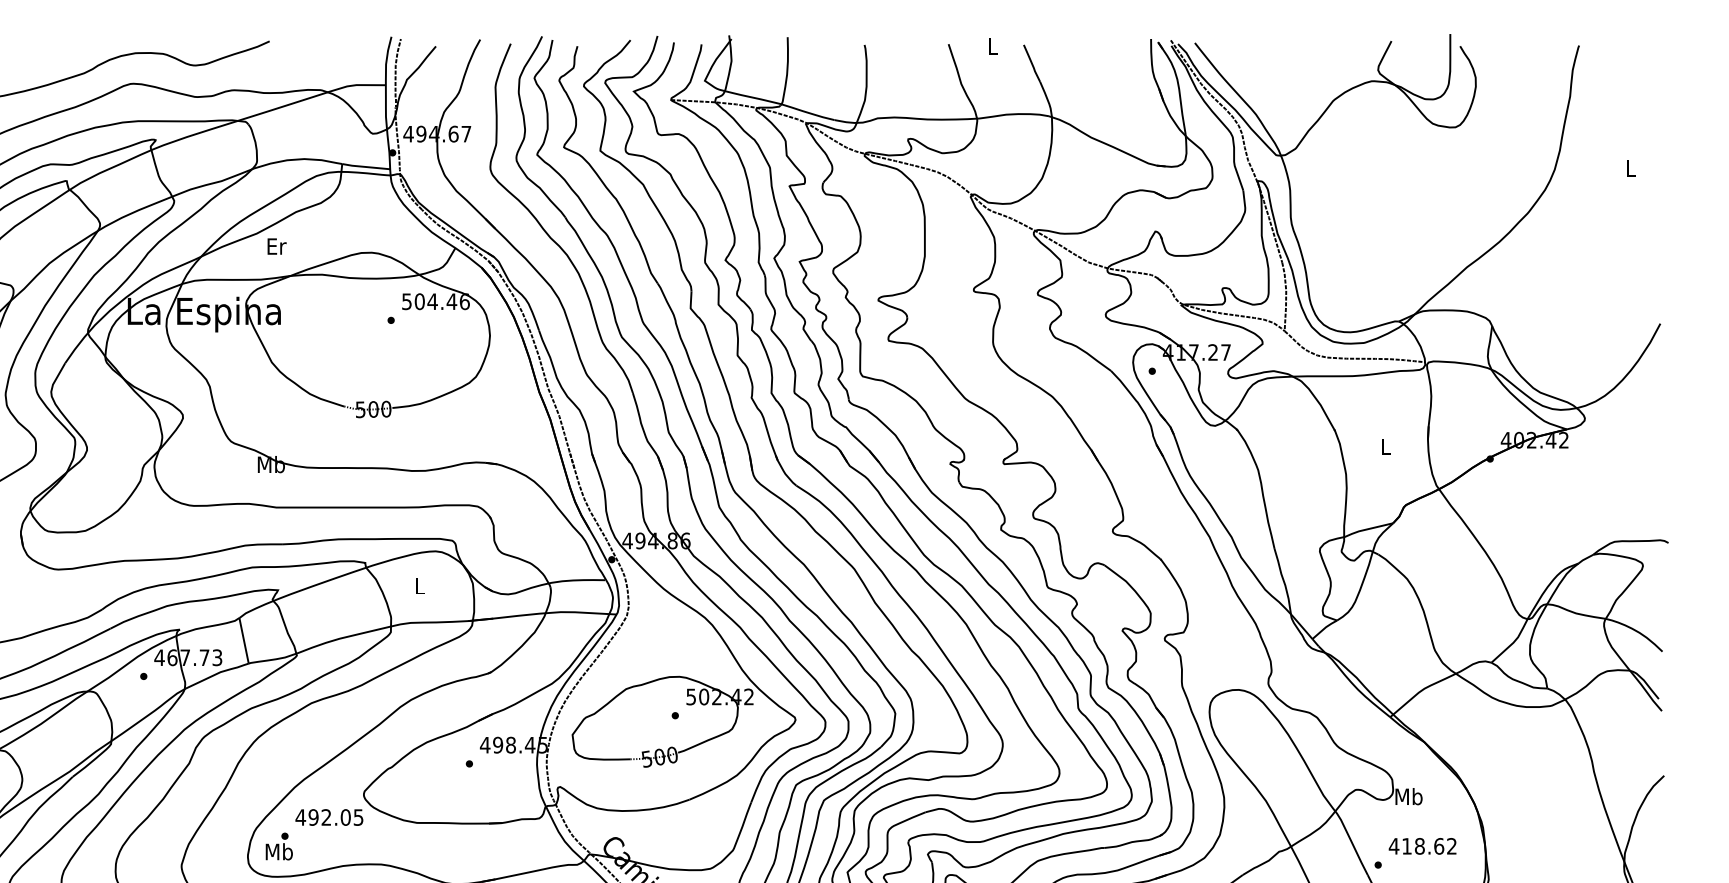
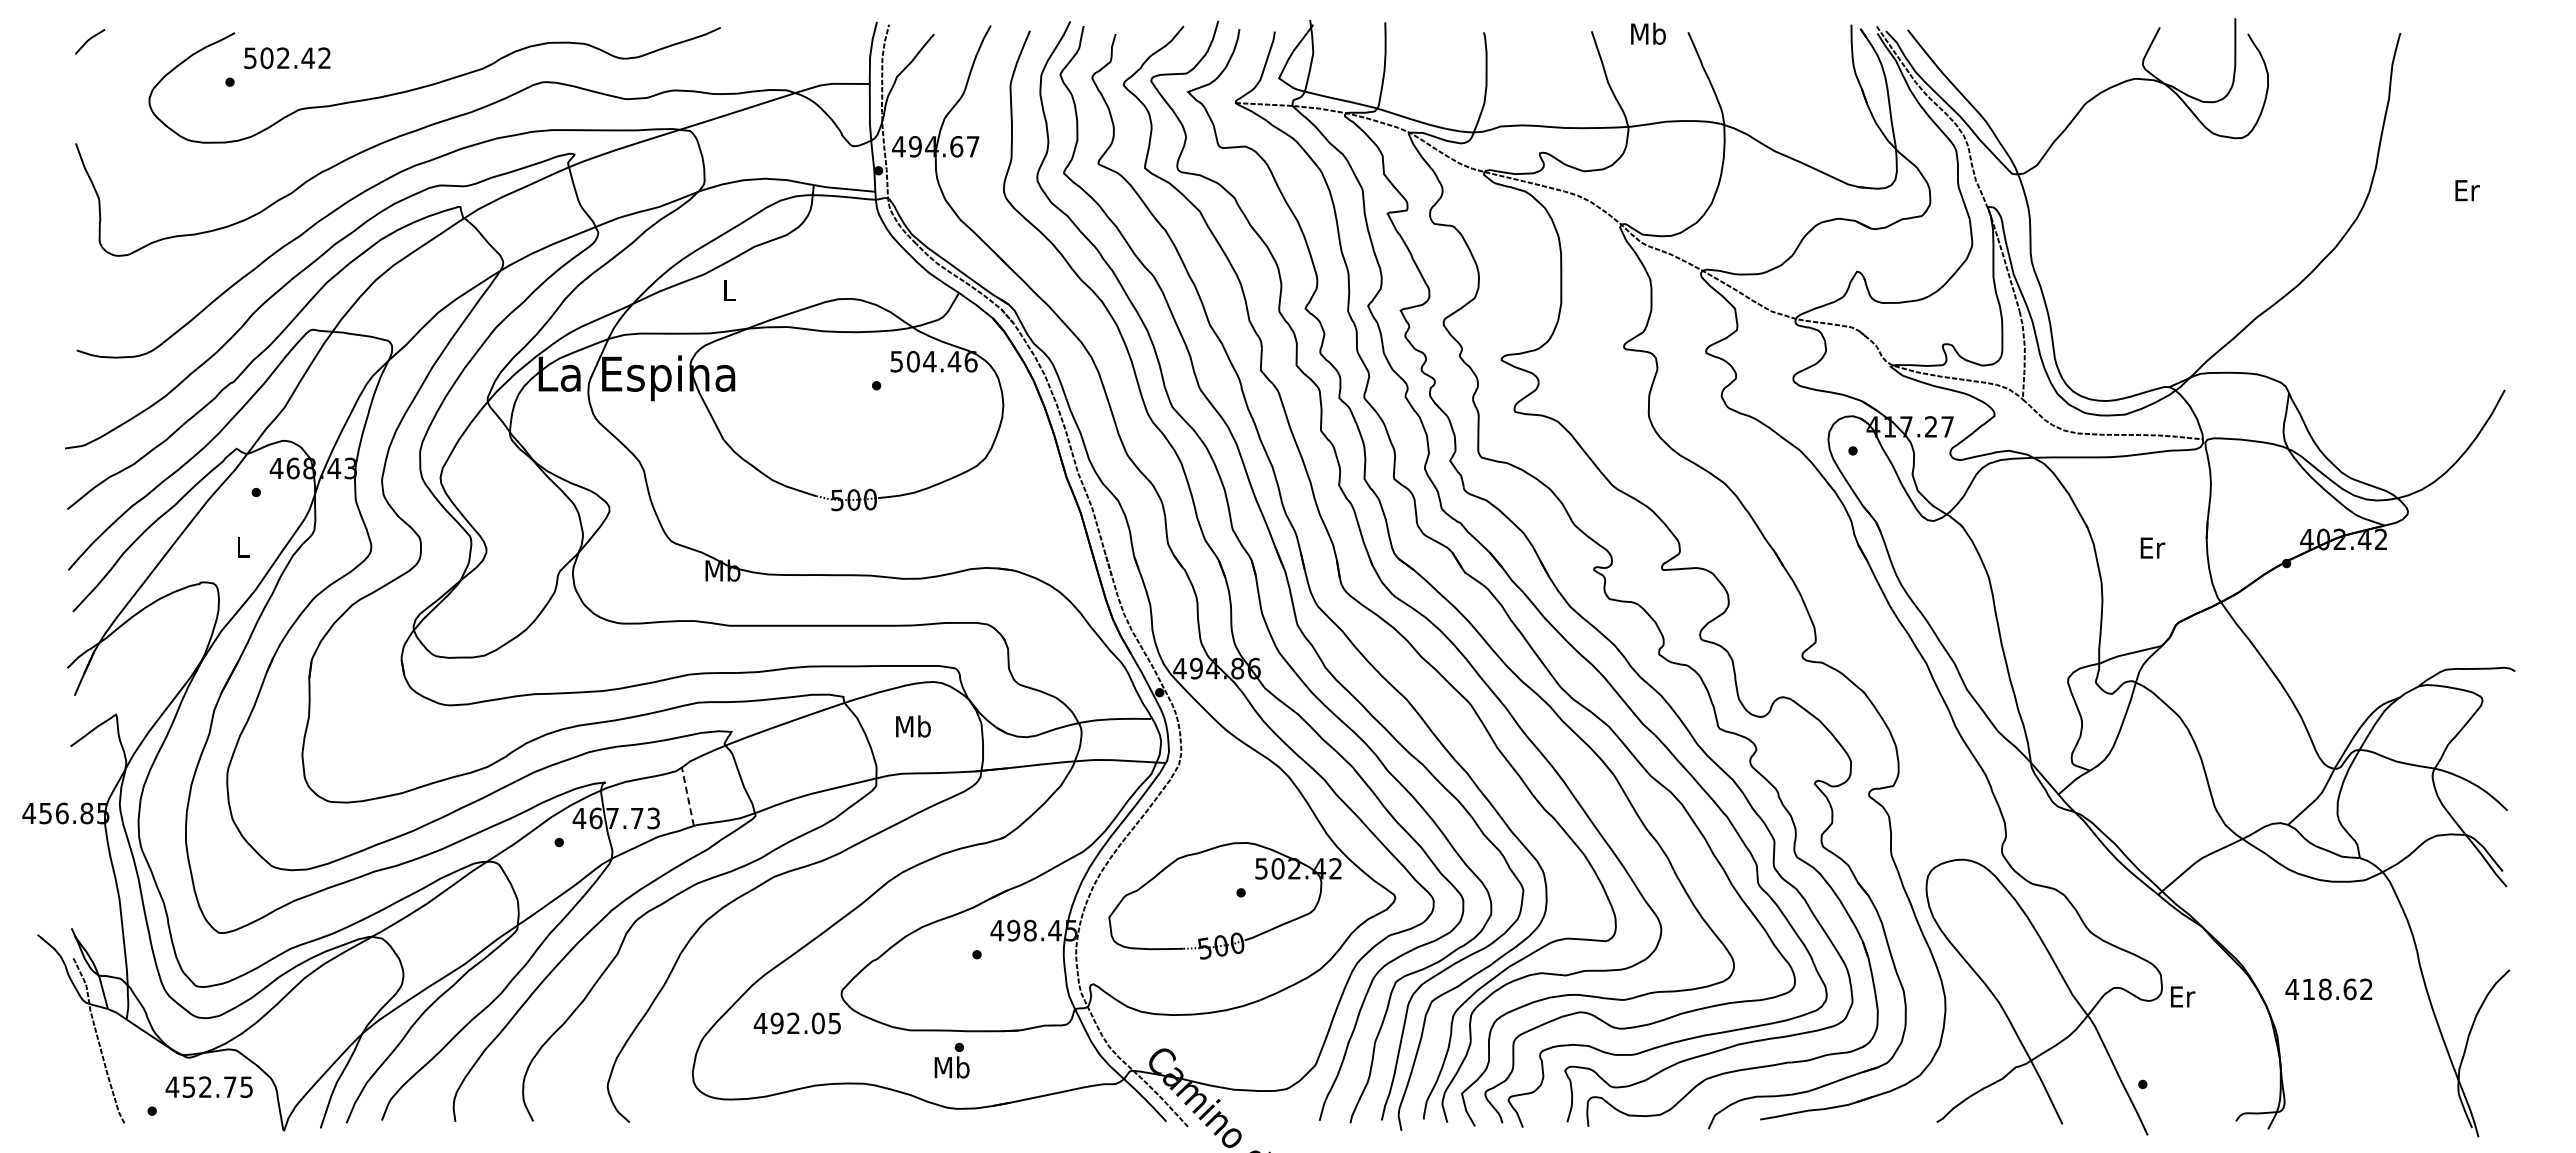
text: (992, 45) -> (1648, 33), L -> Mb
text: (1631, 168) -> (2467, 190), L -> Er
text: (277, 246) -> (730, 290), Er -> L
text: (1385, 446) -> (2152, 547), L -> Er
text: (419, 586) -> (913, 726), L -> Mb
line: (243, 640) -> (687, 796), solid -> dashed
text: (1409, 796) -> (2182, 996), Mb -> Er
text: (278, 846) -> (951, 1060), moved
text: (1422, 846) -> (2328, 989), moved

